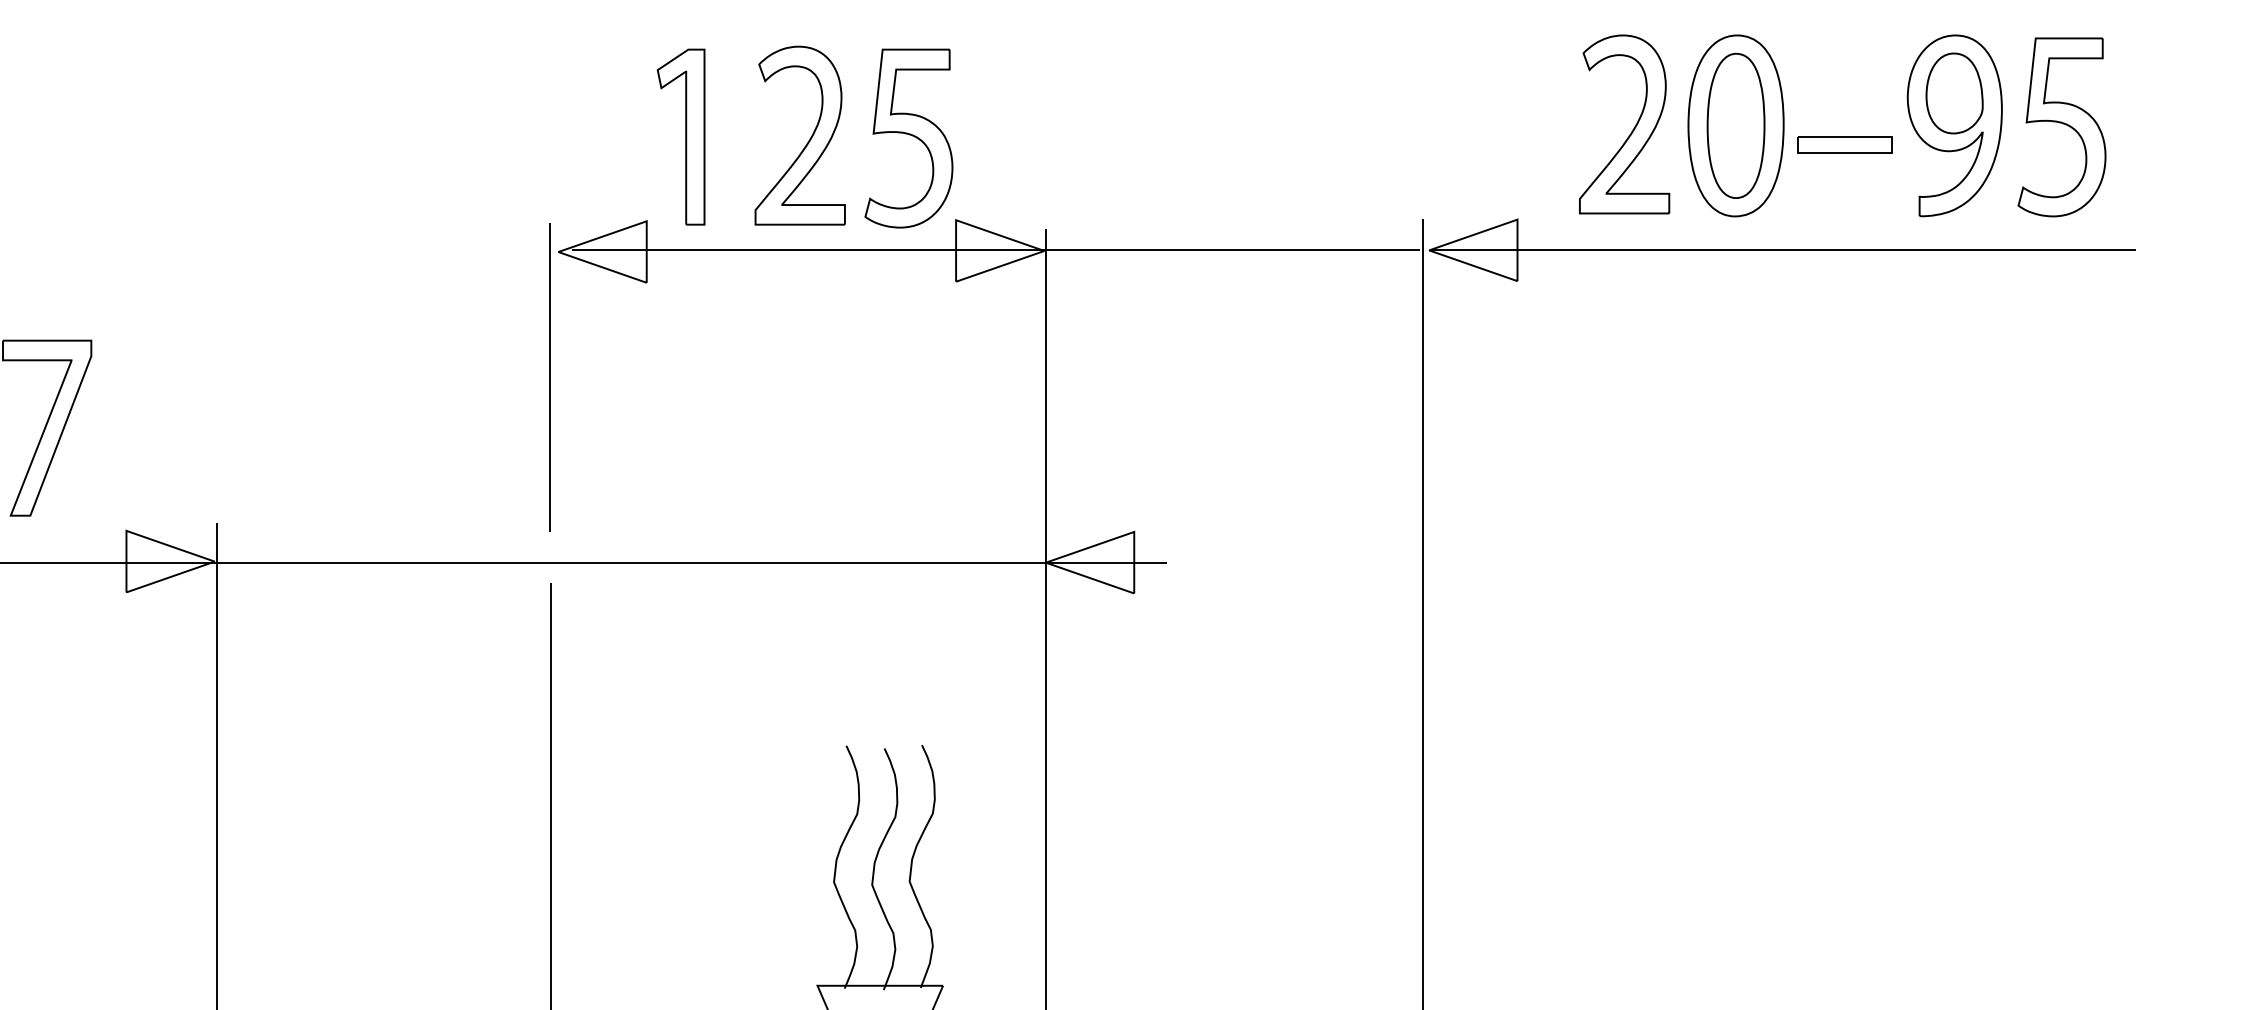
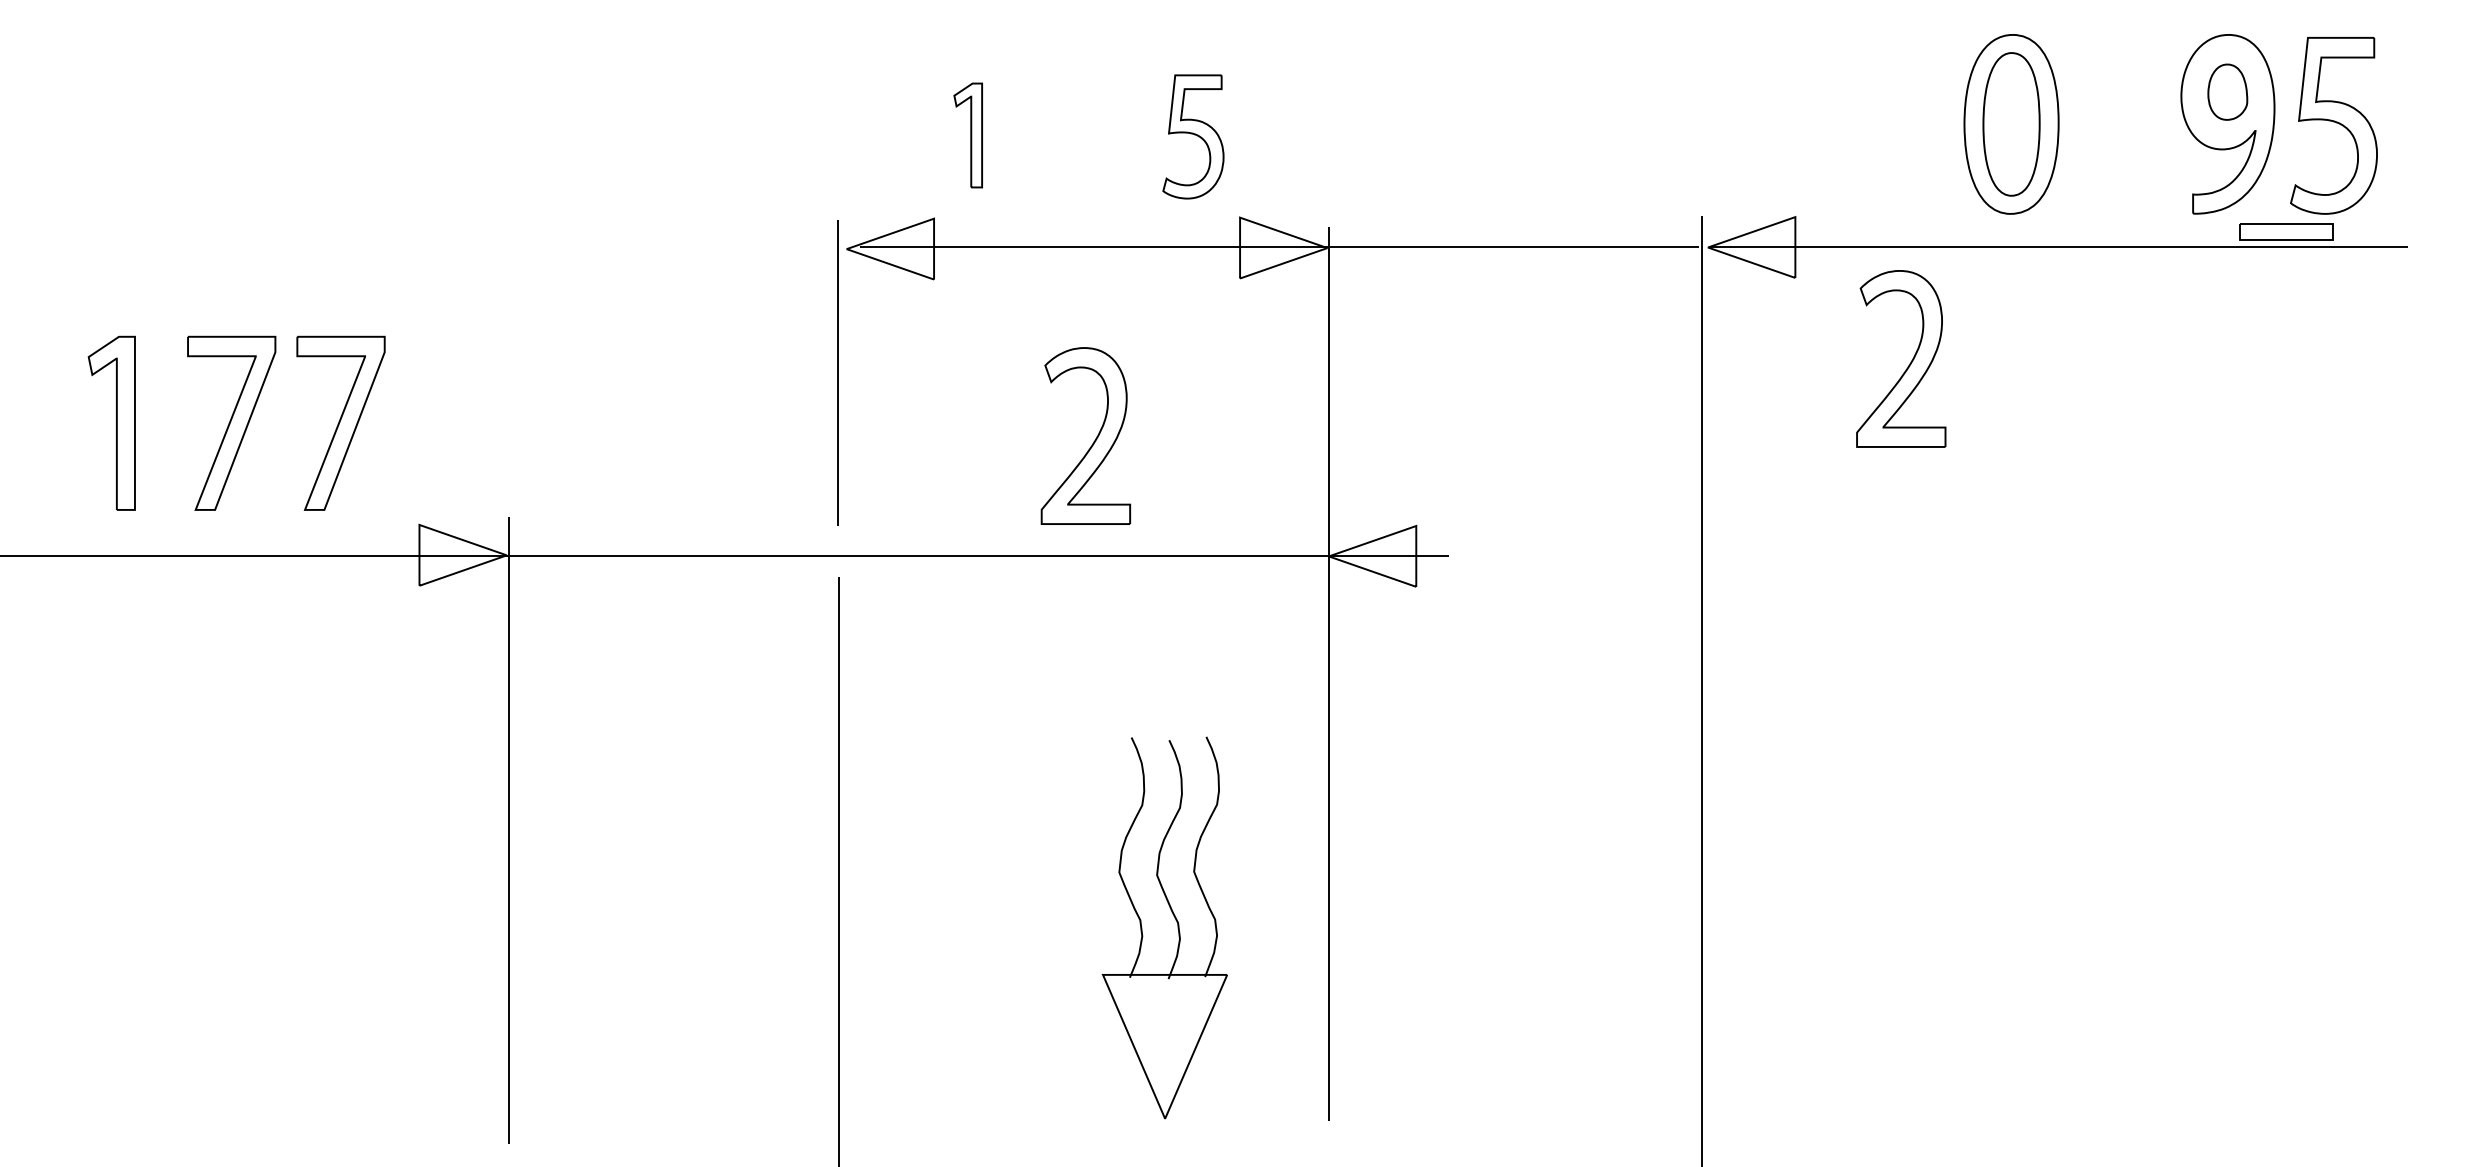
part: (1954, 92) -> (2227, 91), size x0.7
part: (1632, 129) -> (1909, 363), moved
part: (681, 137) -> (968, 135), size x0.6
part: (909, 138) -> (1193, 136), size x0.7
part: (807, 141) -> (1093, 441), moved
part: (1845, 144) -> (2286, 231), moved

